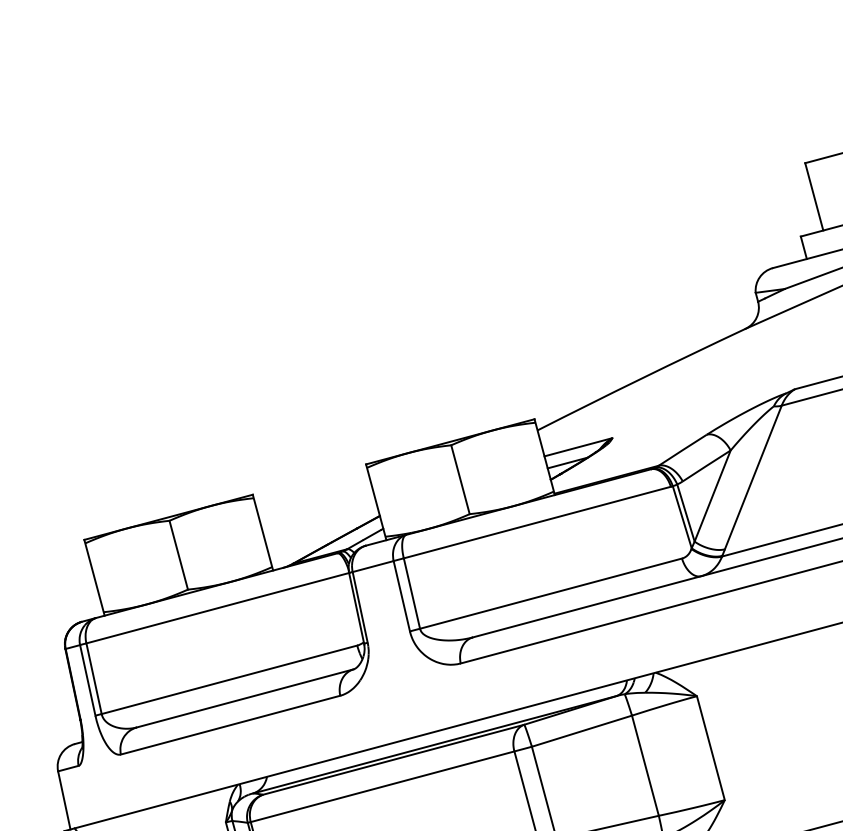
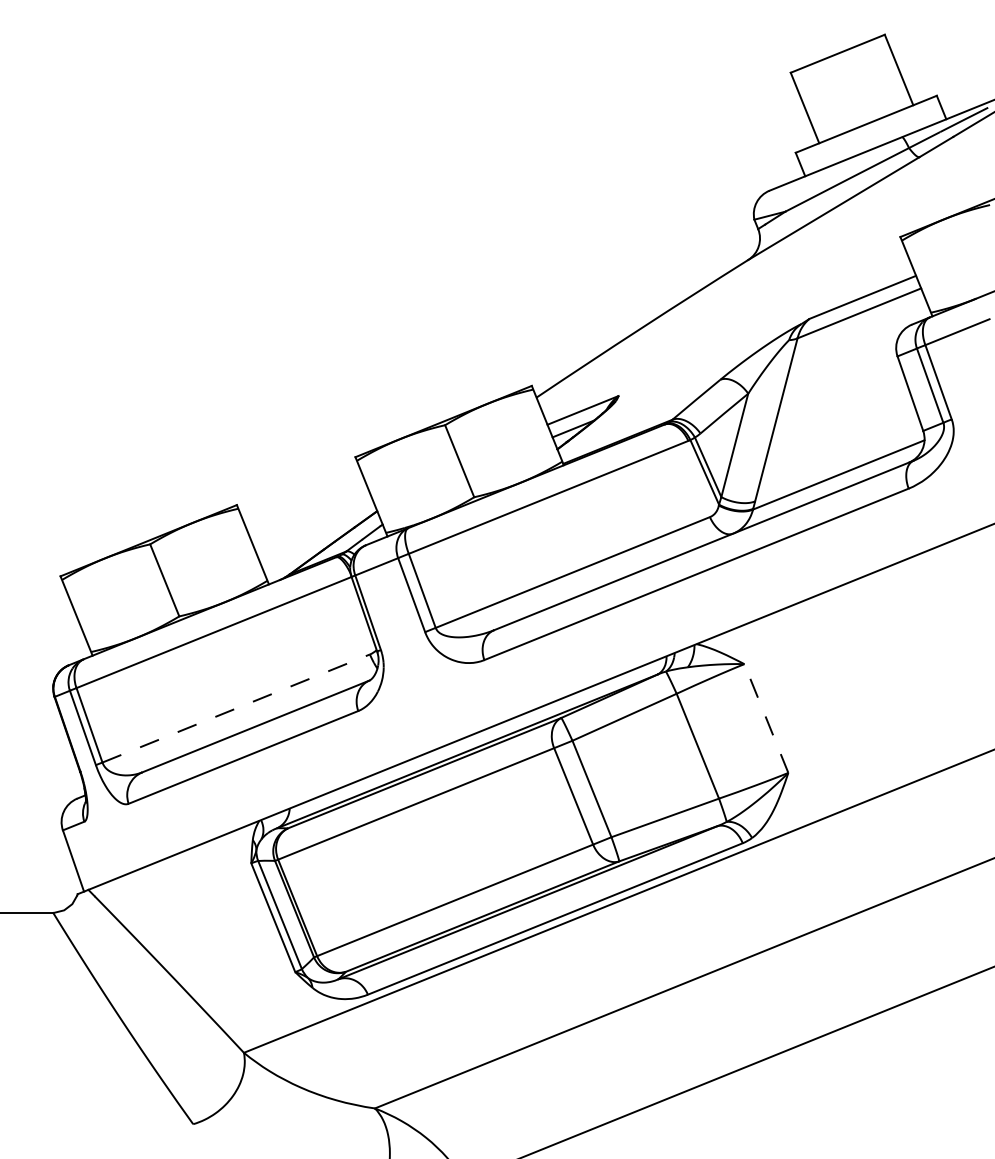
line: (229, 679) -> (236, 708), solid -> dashed
line: (710, 748) -> (766, 718), solid -> dashed

